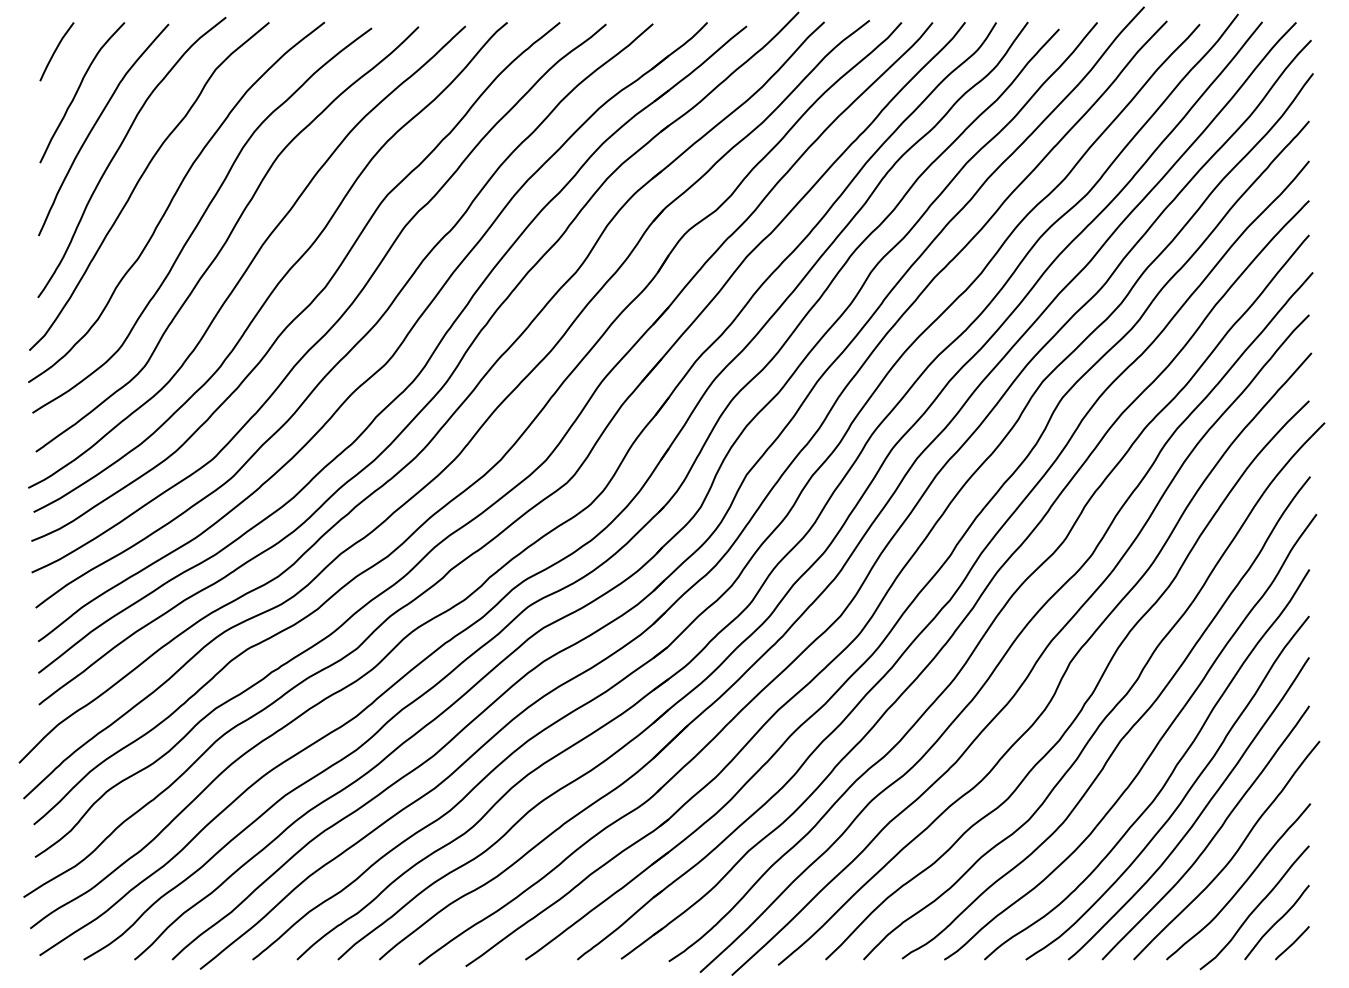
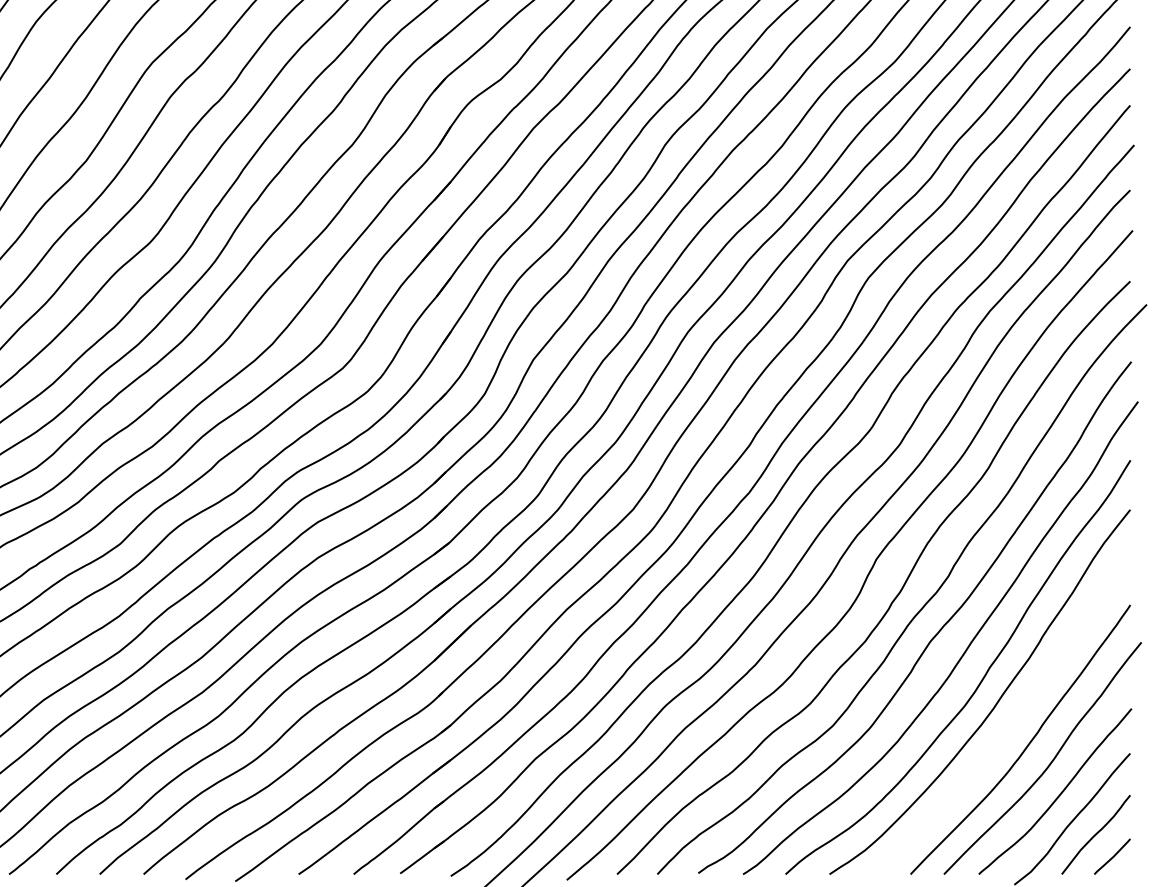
curve: (1197, 816) -> (1011, 722), removed

